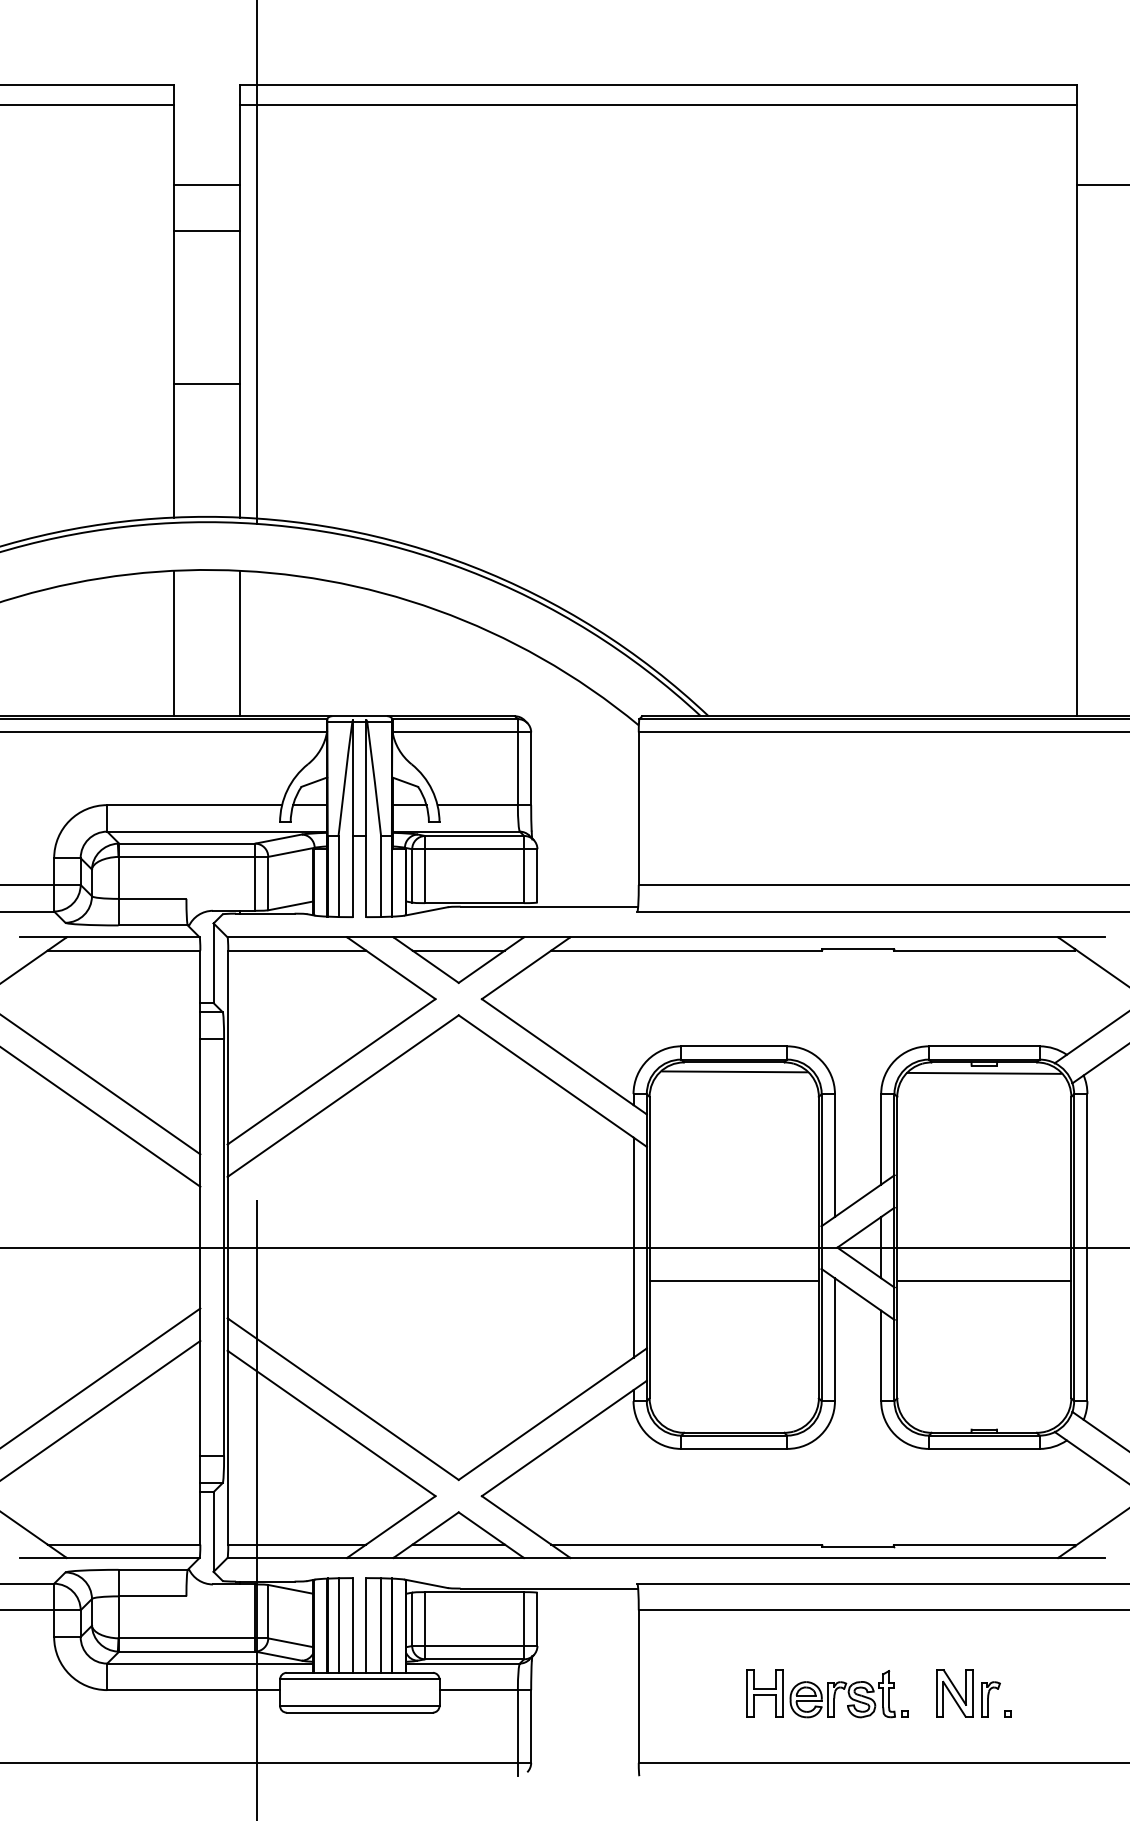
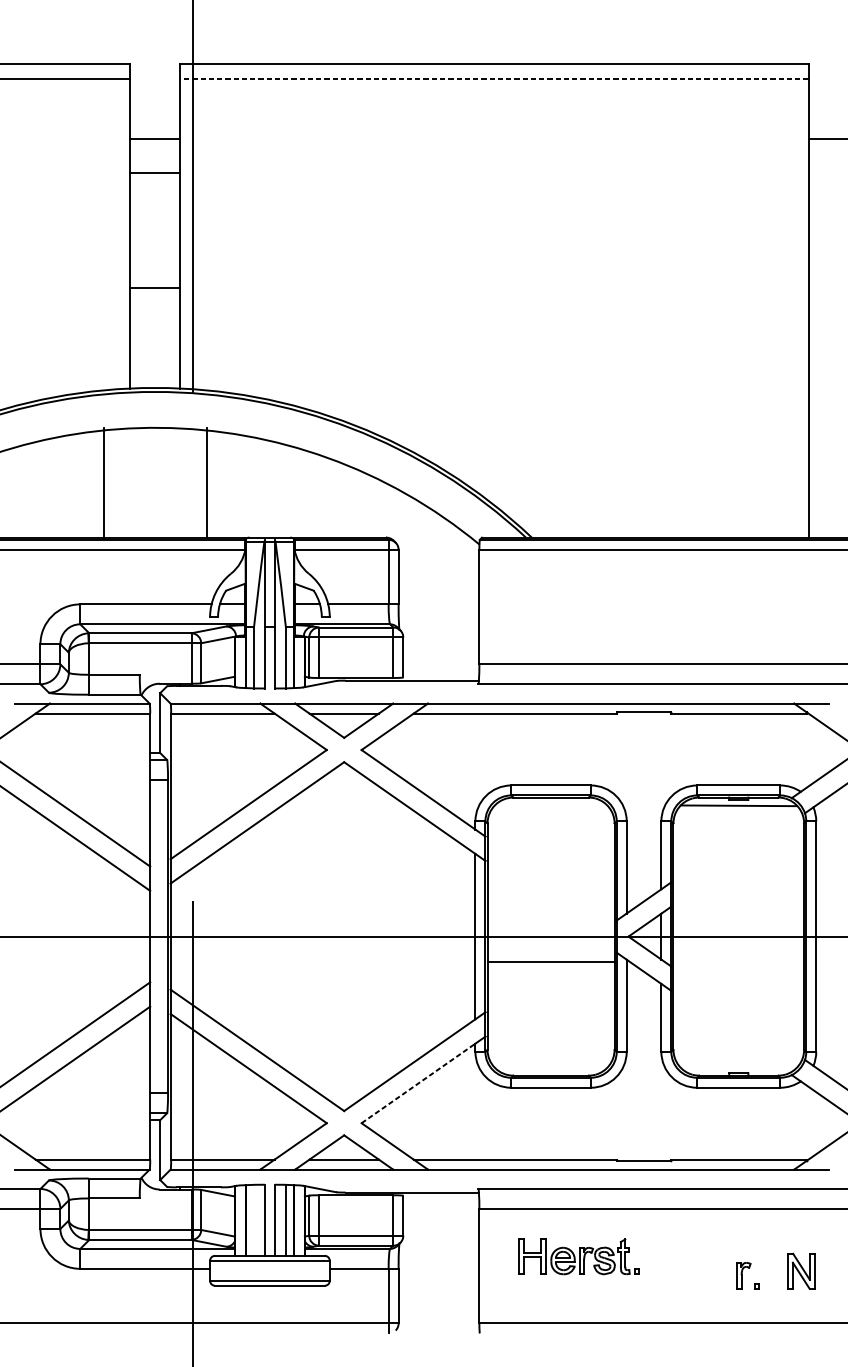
line: (658, 105) -> (494, 79), solid -> dashed
line: (173, 643) -> (103, 483), moved
line: (240, 643) -> (207, 483), moved
line: (734, 1071) -> (551, 804), removed
line: (984, 1280) -> (738, 961), removed
line: (558, 1442) -> (419, 1082), solid -> dashed
line: (338, 1625) -> (253, 1220), removed
part: (827, 1693) -> (579, 1256), moved
part: (954, 1693) -> (801, 1271), moved

